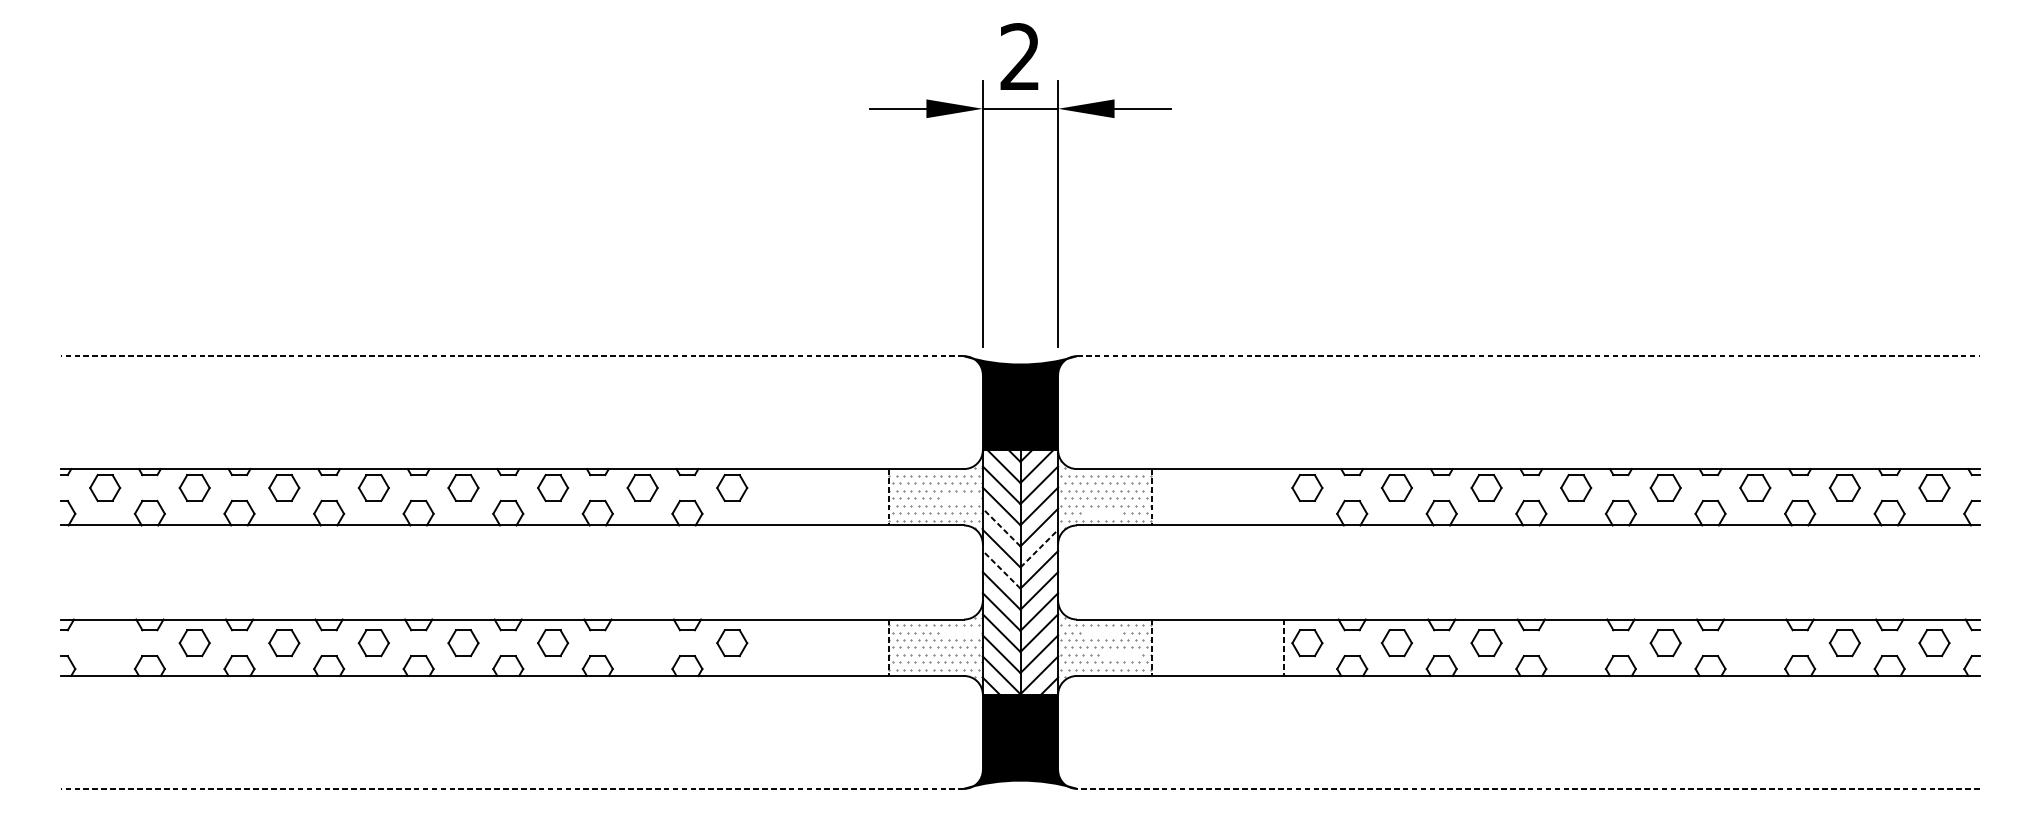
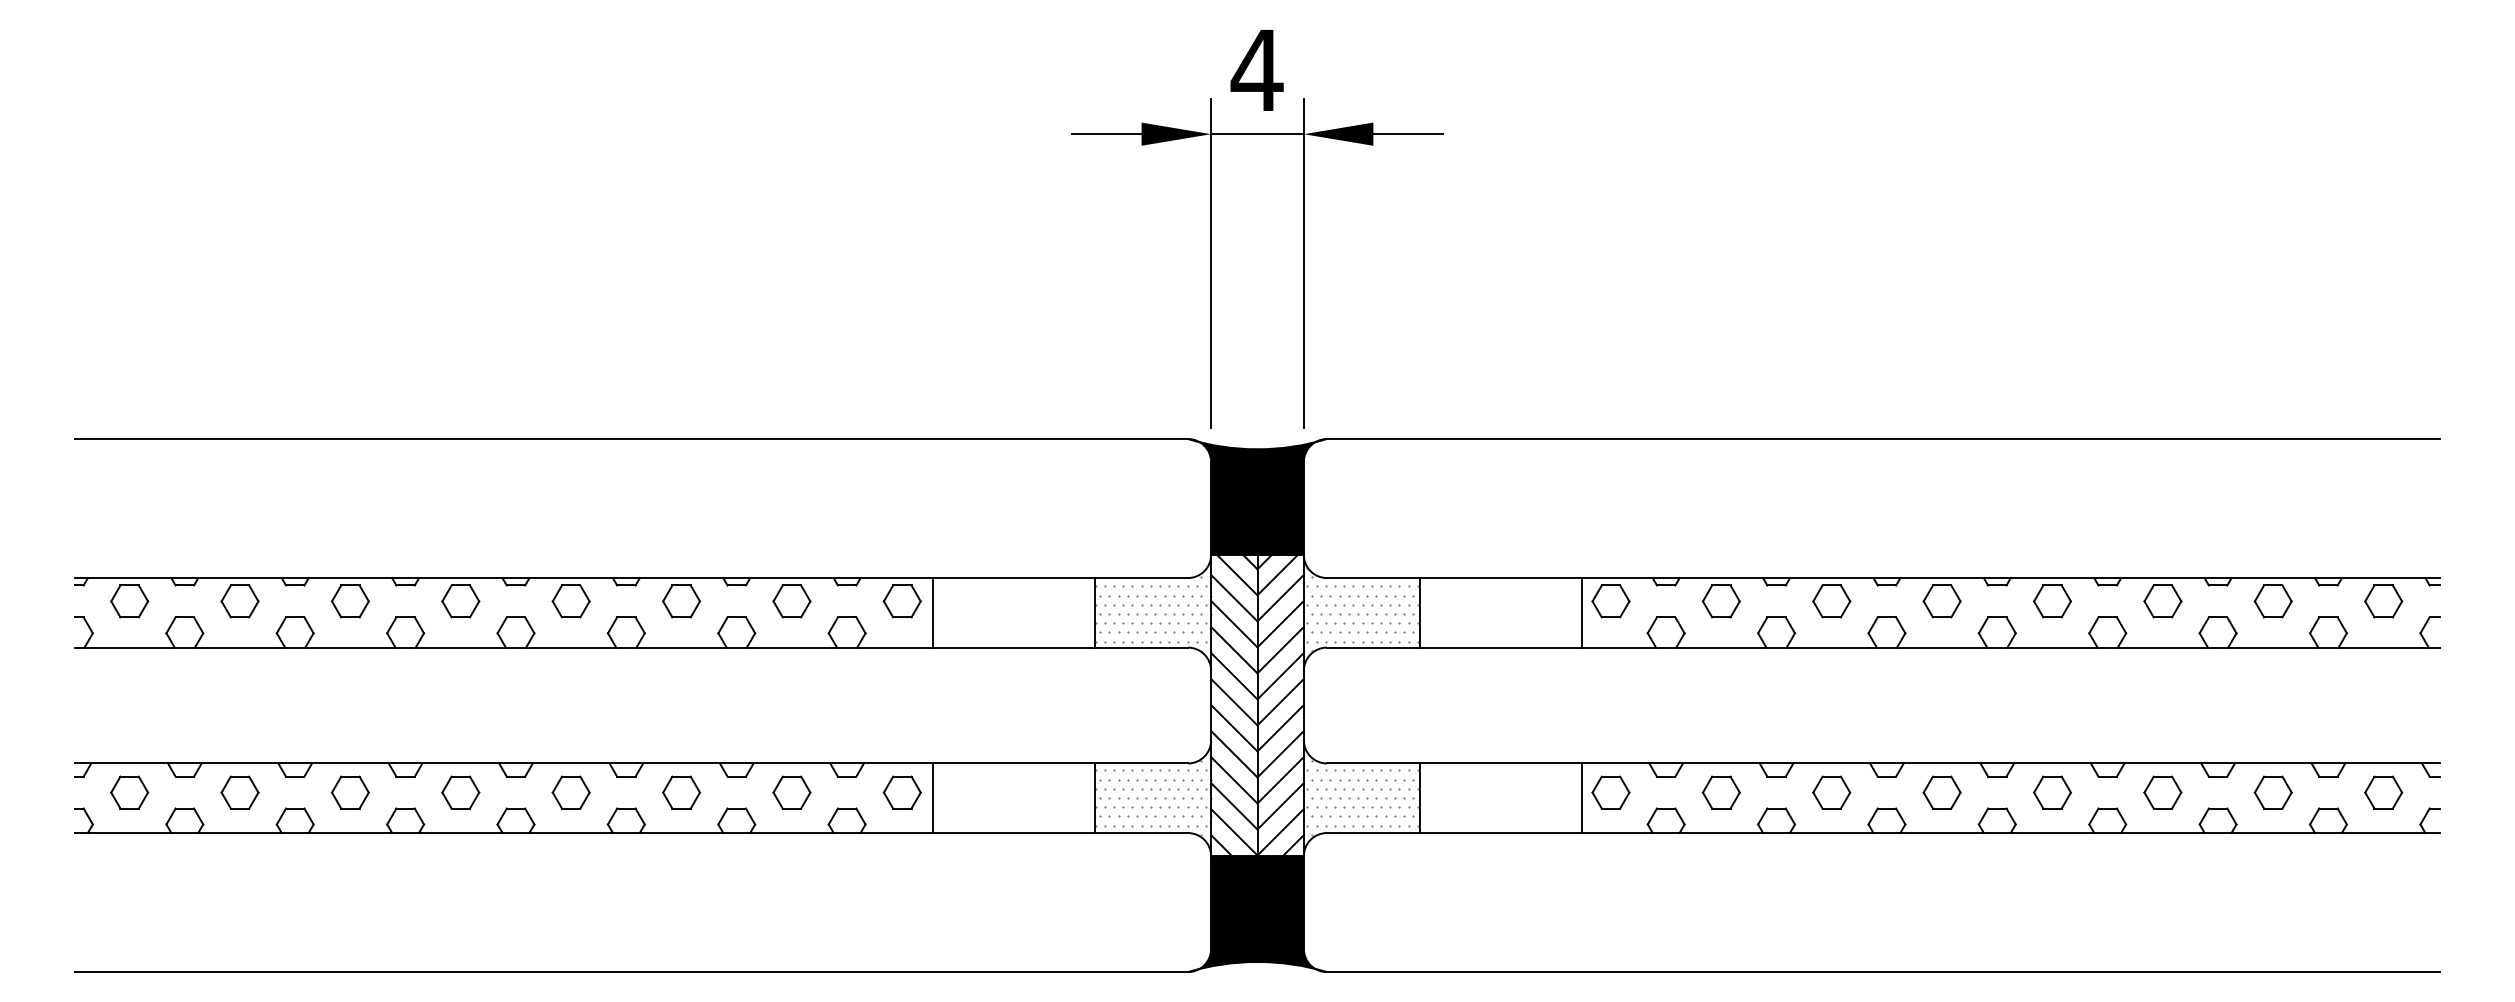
text: (1019, 56) -> (1256, 69), 2 -> 4
line: (512, 356) -> (631, 439), dashed -> solid
line: (1528, 356) -> (1883, 439), dashed -> solid
line: (757, 496) -> (933, 612), added
line: (889, 496) -> (1095, 612), dashed -> solid
line: (1151, 496) -> (1419, 612), dashed -> solid
line: (1283, 496) -> (1581, 612), added
part: (960, 498) -> (1183, 614), added
part: (1102, 513) -> (1358, 632), added
line: (1001, 527) -> (1234, 650), dashed -> solid
line: (1039, 548) -> (1280, 676), dashed -> solid
line: (1001, 570) -> (1234, 702), dashed -> solid
part: (960, 633) -> (1183, 780), added
part: (1102, 633) -> (1358, 780), added
part: (105, 643) -> (129, 792), added
part: (642, 643) -> (791, 792), added
part: (1575, 643) -> (1941, 792), added
part: (1754, 643) -> (2162, 792), added
line: (757, 647) -> (933, 798), added
line: (889, 647) -> (1095, 798), dashed -> solid
line: (1151, 647) -> (1419, 798), dashed -> solid
line: (1283, 647) -> (1581, 798), dashed -> solid
part: (1121, 655) -> (1381, 807), added
line: (512, 789) -> (631, 972), dashed -> solid
line: (1527, 789) -> (1882, 972), dashed -> solid

